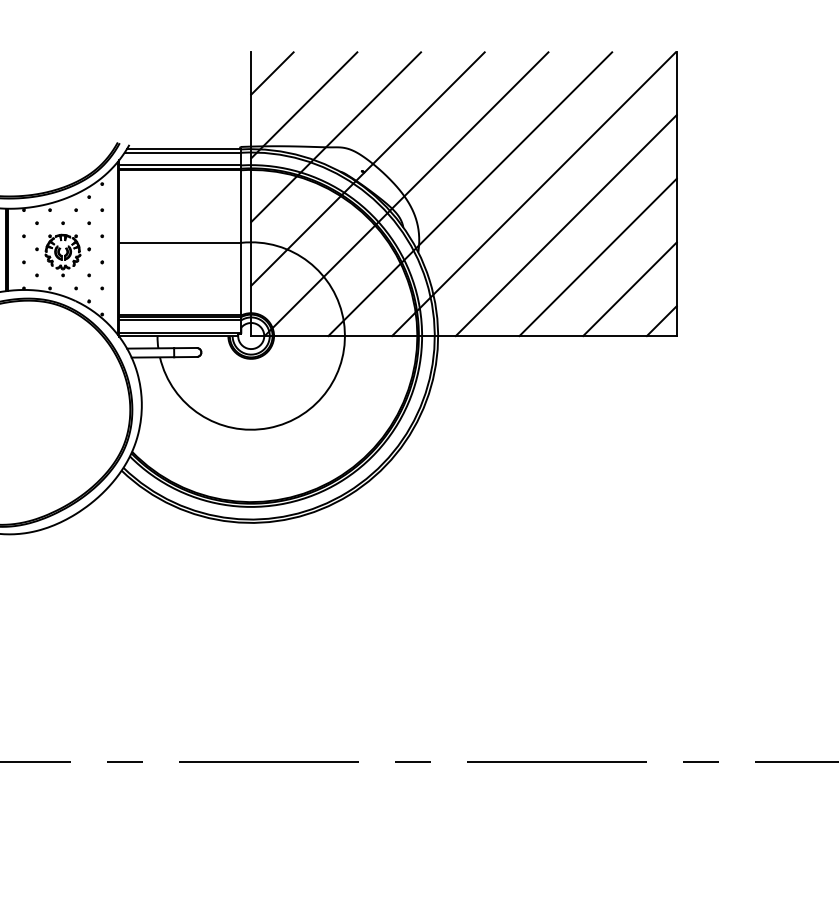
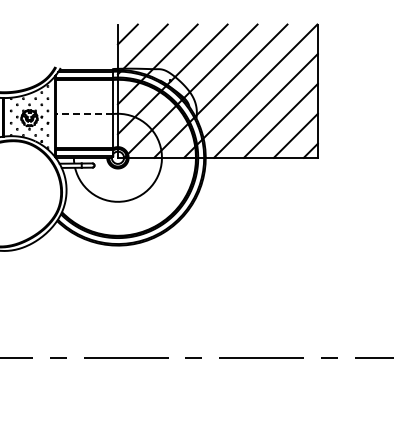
line: (179, 243) -> (84, 114), solid -> dashed

